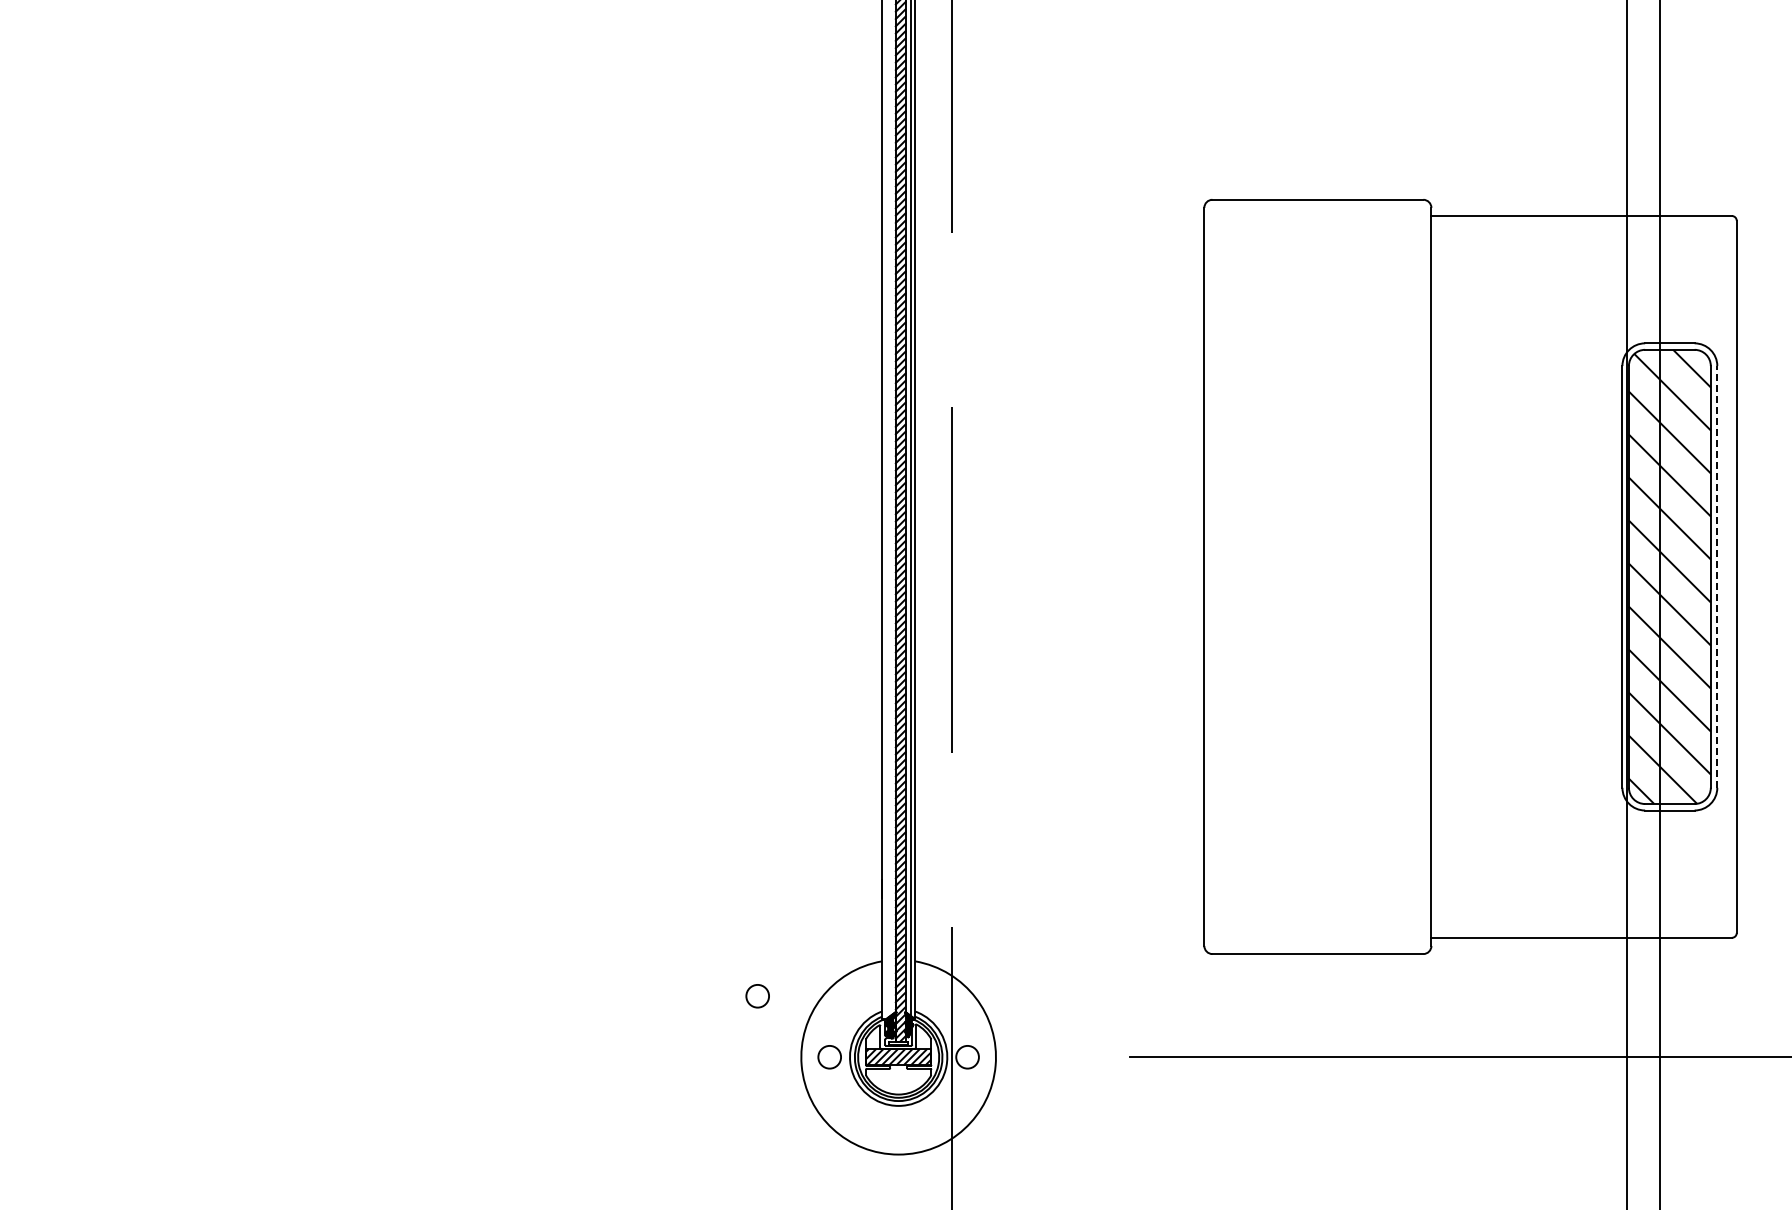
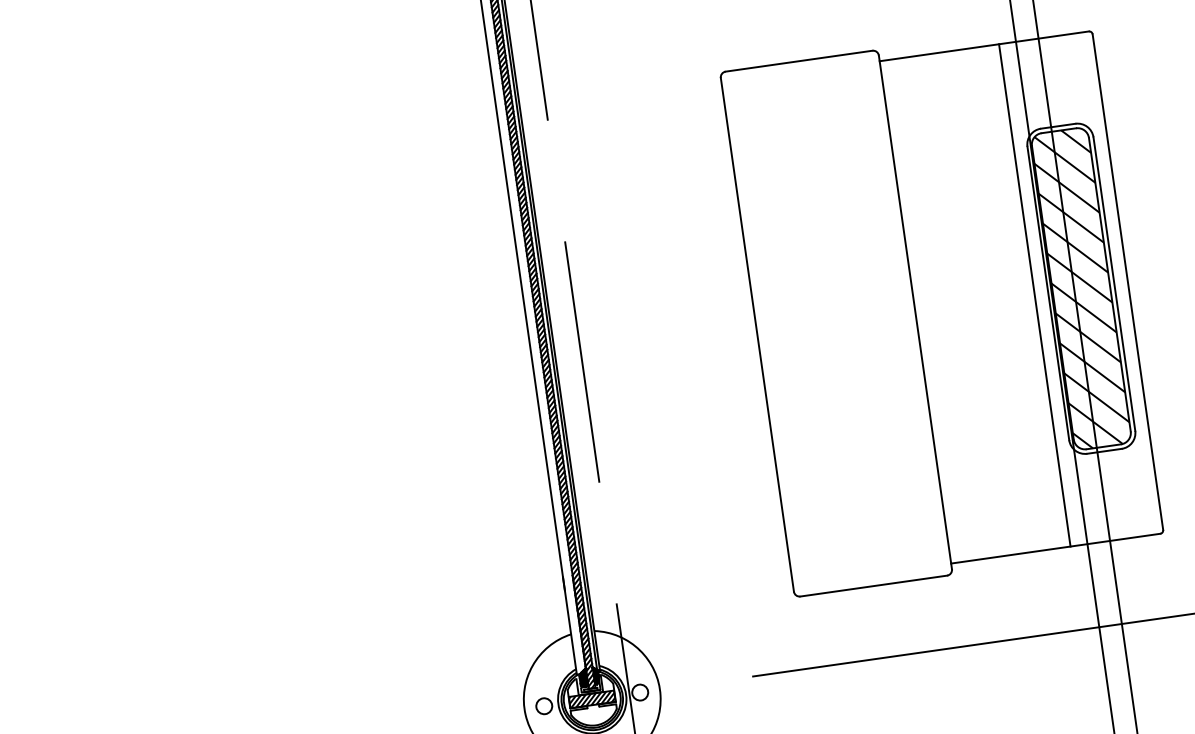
line: (1602, 576) -> (1034, 295), added
line: (1717, 576) -> (1114, 283), dashed -> solid
circle: (757, 996) -> (488, 671), removed

